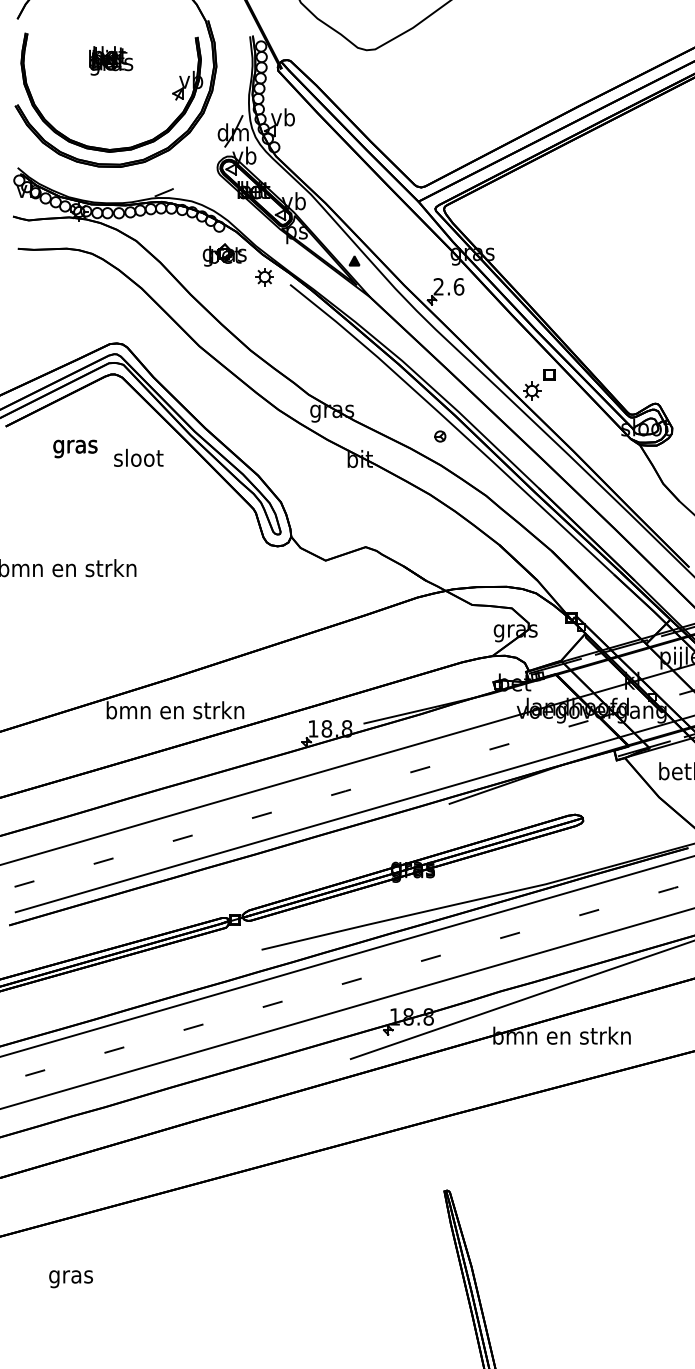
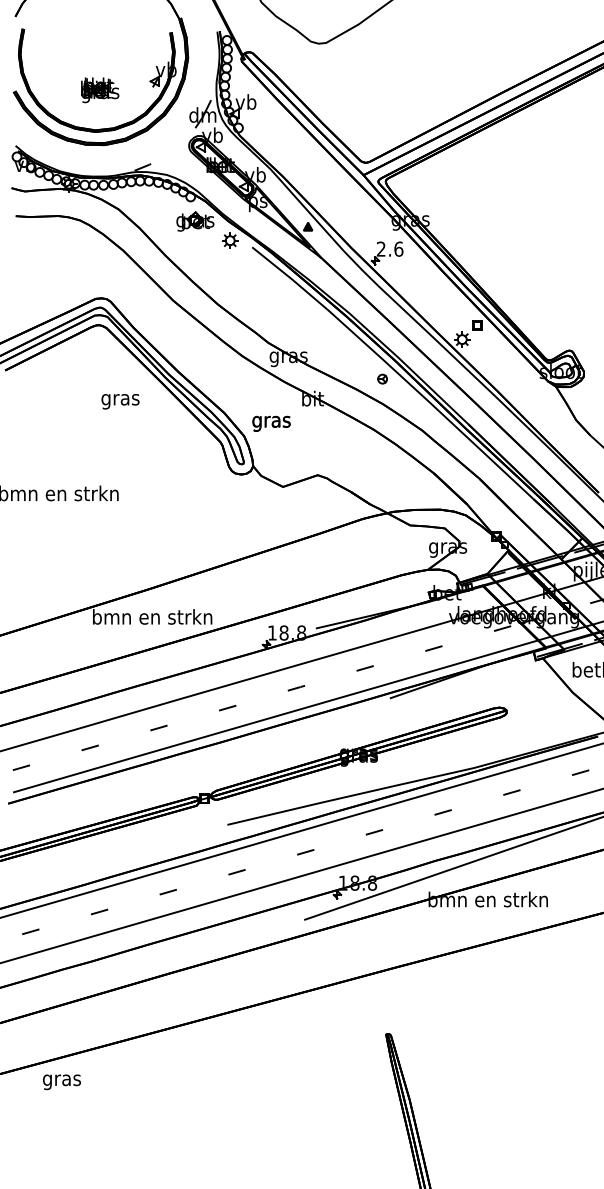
part: (111, 60) -> (100, 89), moved
text: (75, 448) -> (271, 423), moved
text: (138, 459) -> (120, 399), sloot -> gras
text: (70, 1279) -> (61, 1082), moved

